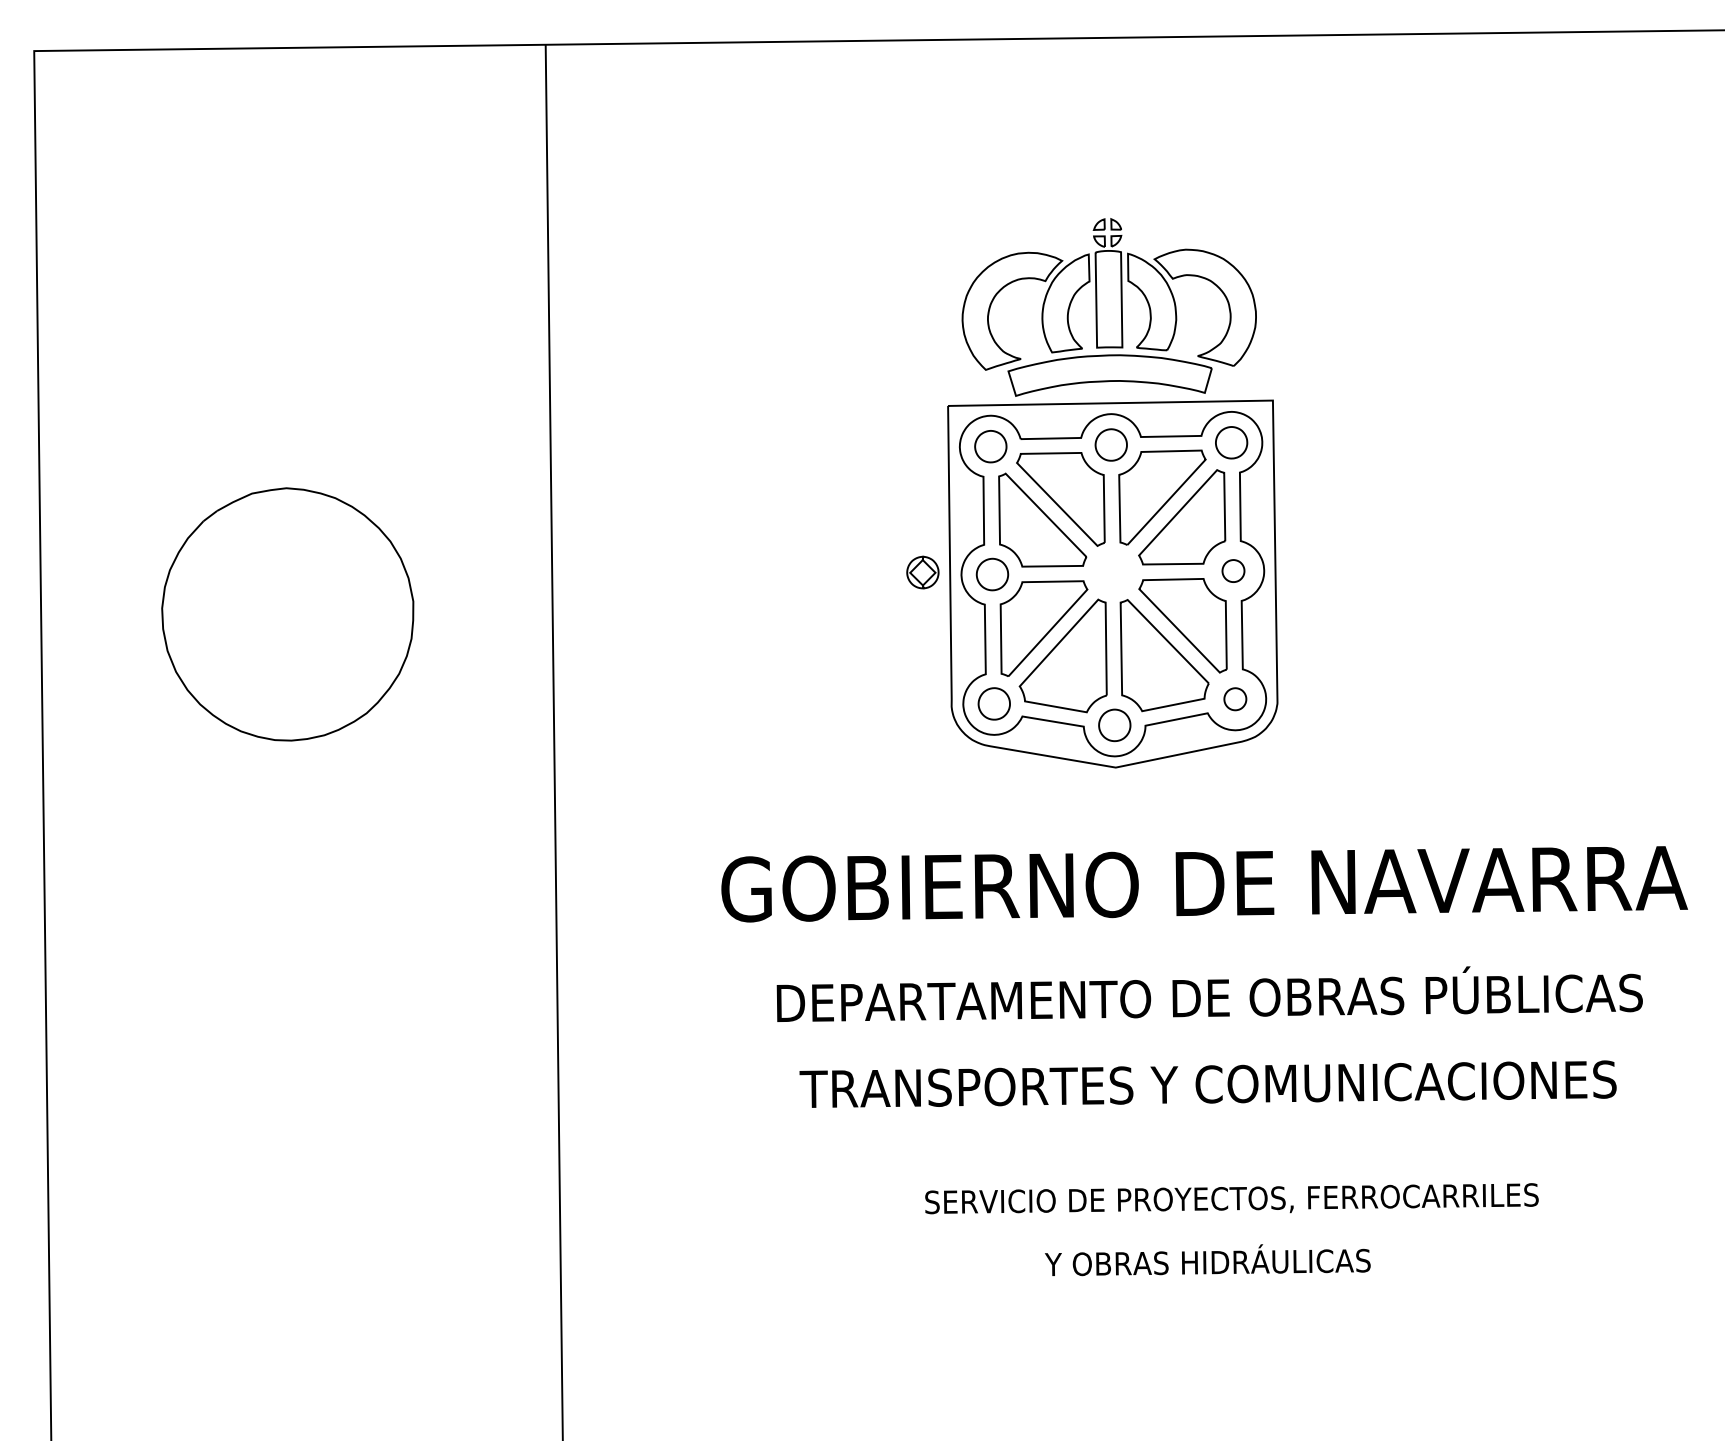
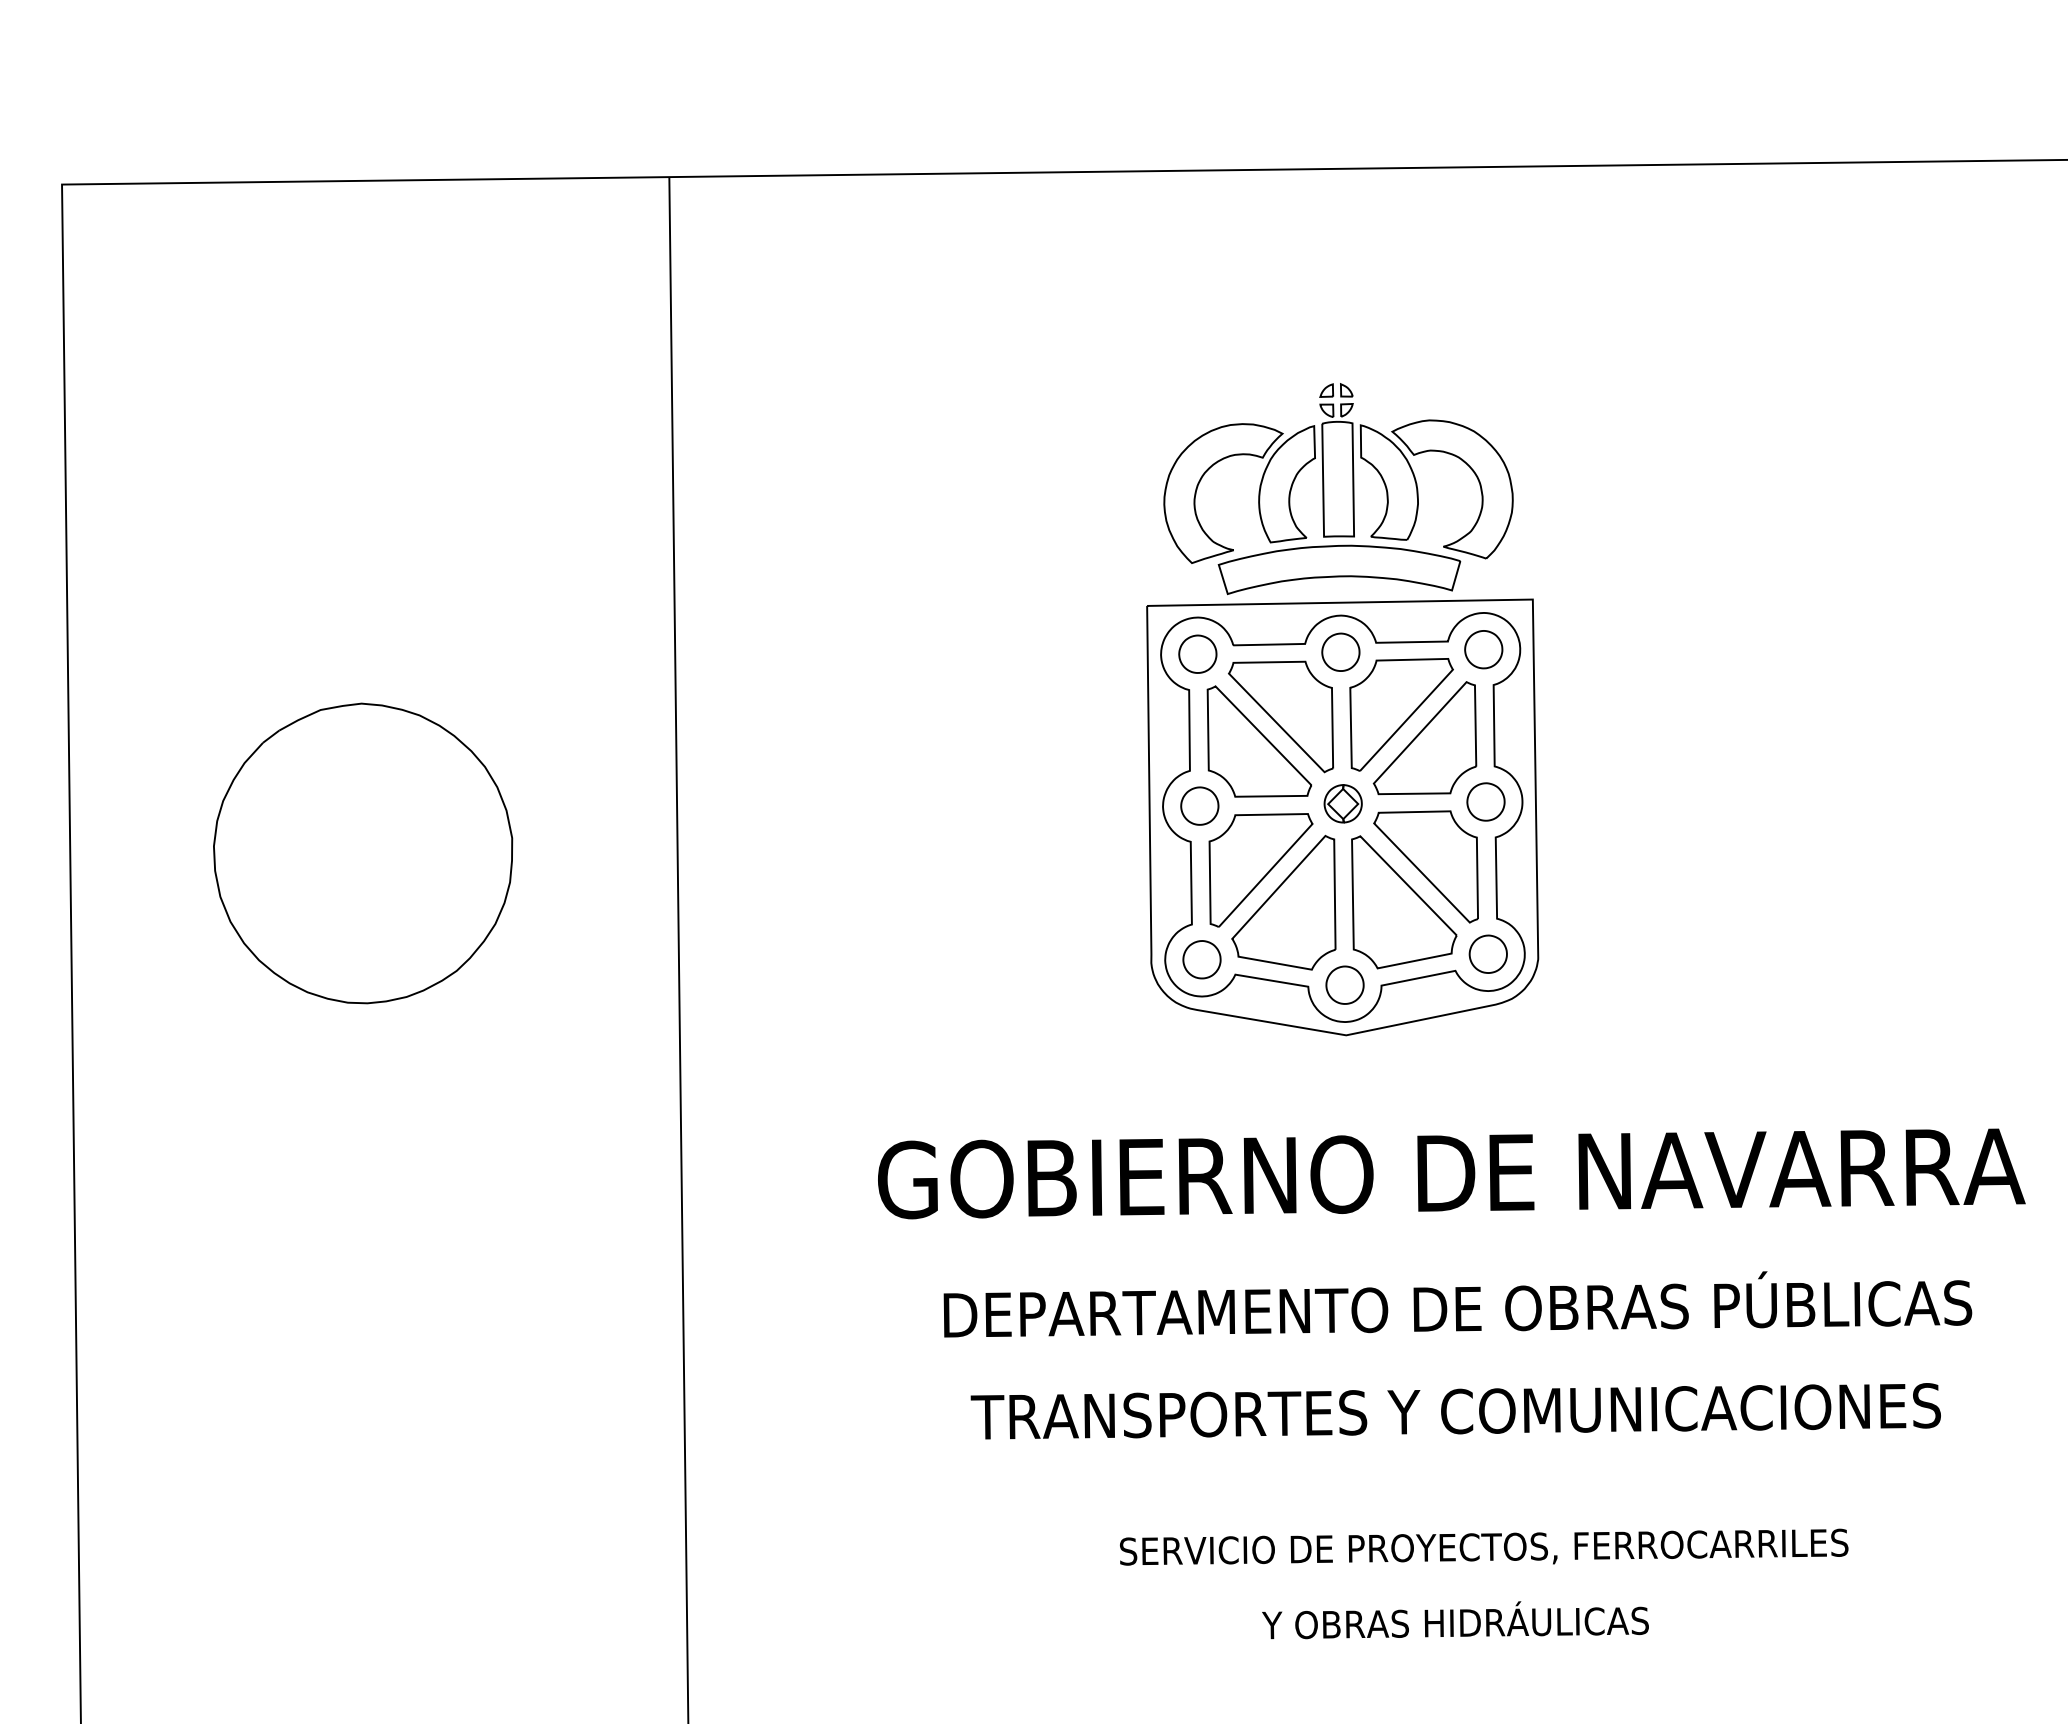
part: (1233, 570) -> (1485, 801), size x1.43
part: (922, 572) -> (1342, 803), moved
part: (1234, 698) -> (1487, 953), size x1.43

